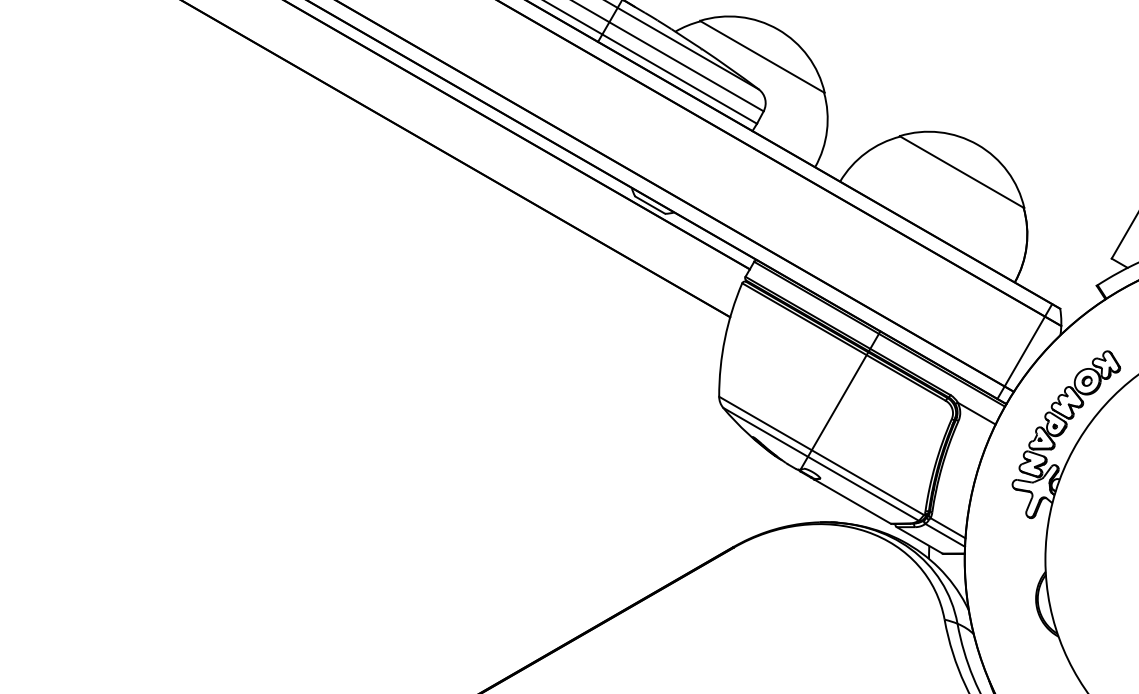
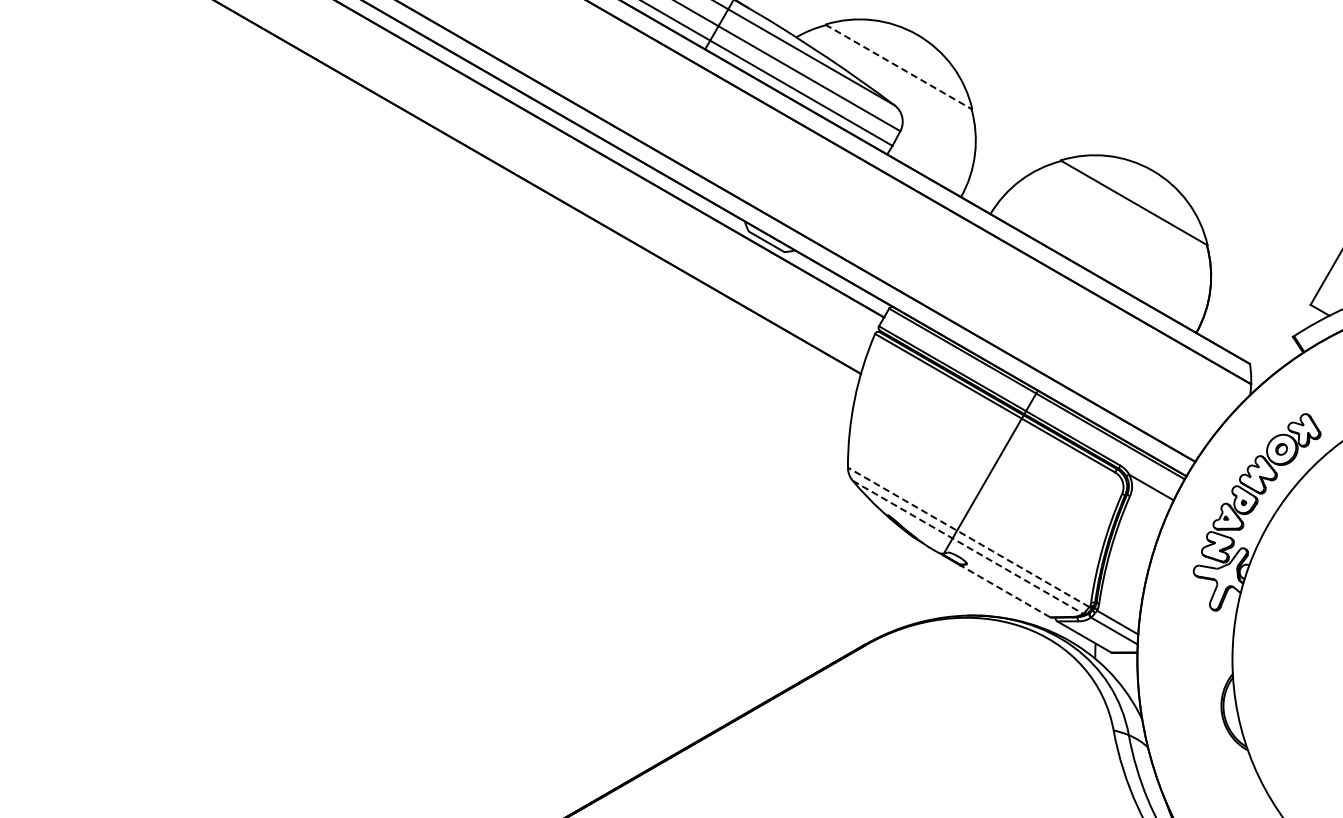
line: (762, 57) -> (898, 67), solid -> dashed
line: (1024, 351) -> (1207, 414), removed
line: (821, 456) -> (968, 537), solid -> dashed
line: (821, 464) -> (968, 547), solid -> dashed
line: (852, 501) -> (1004, 591), solid -> dashed

